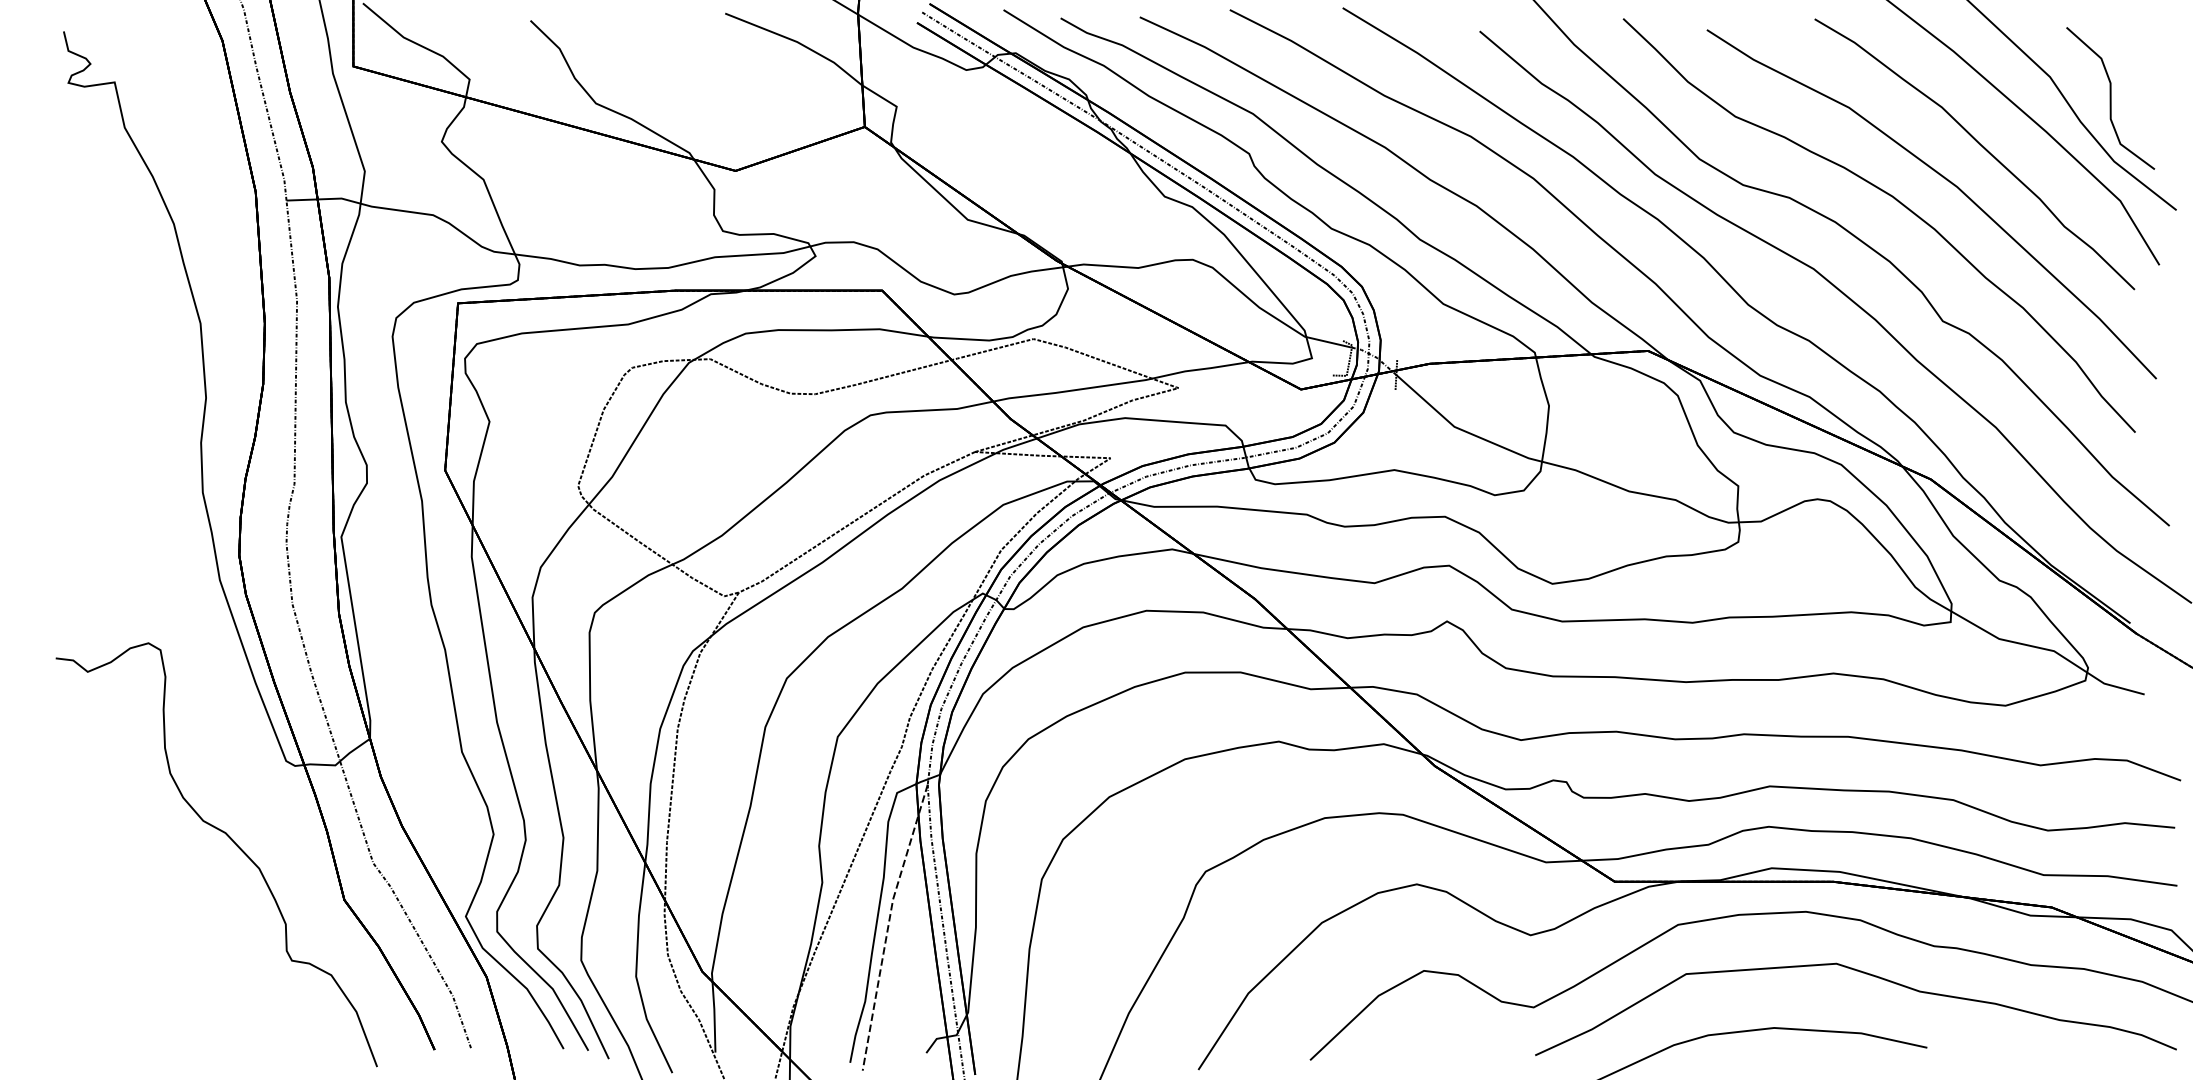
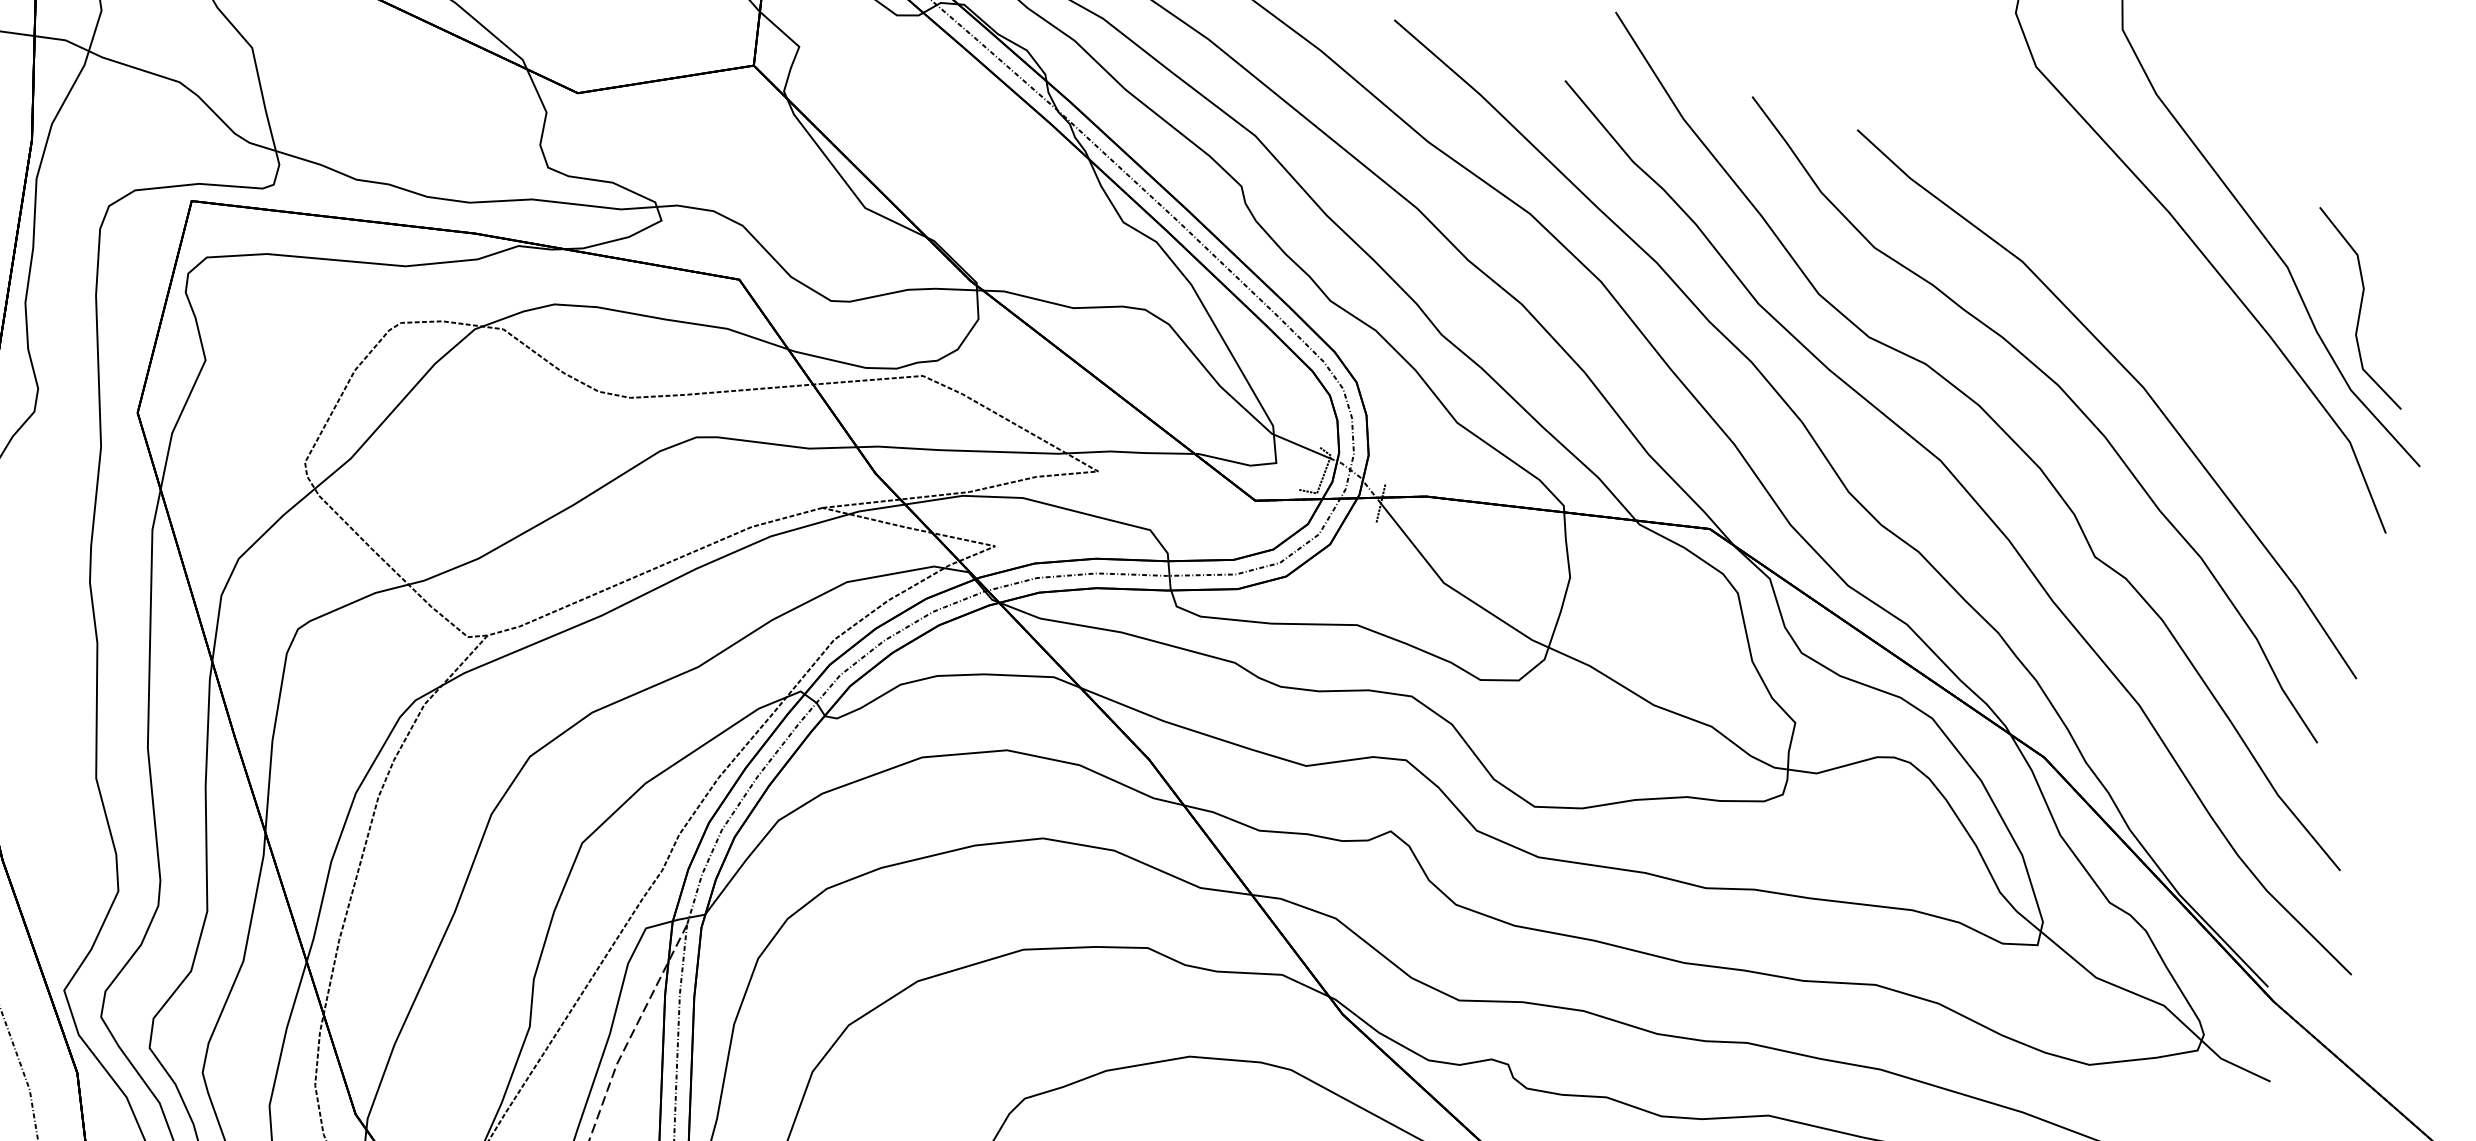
curve: (1981, 146) -> (2183, 341), removed

